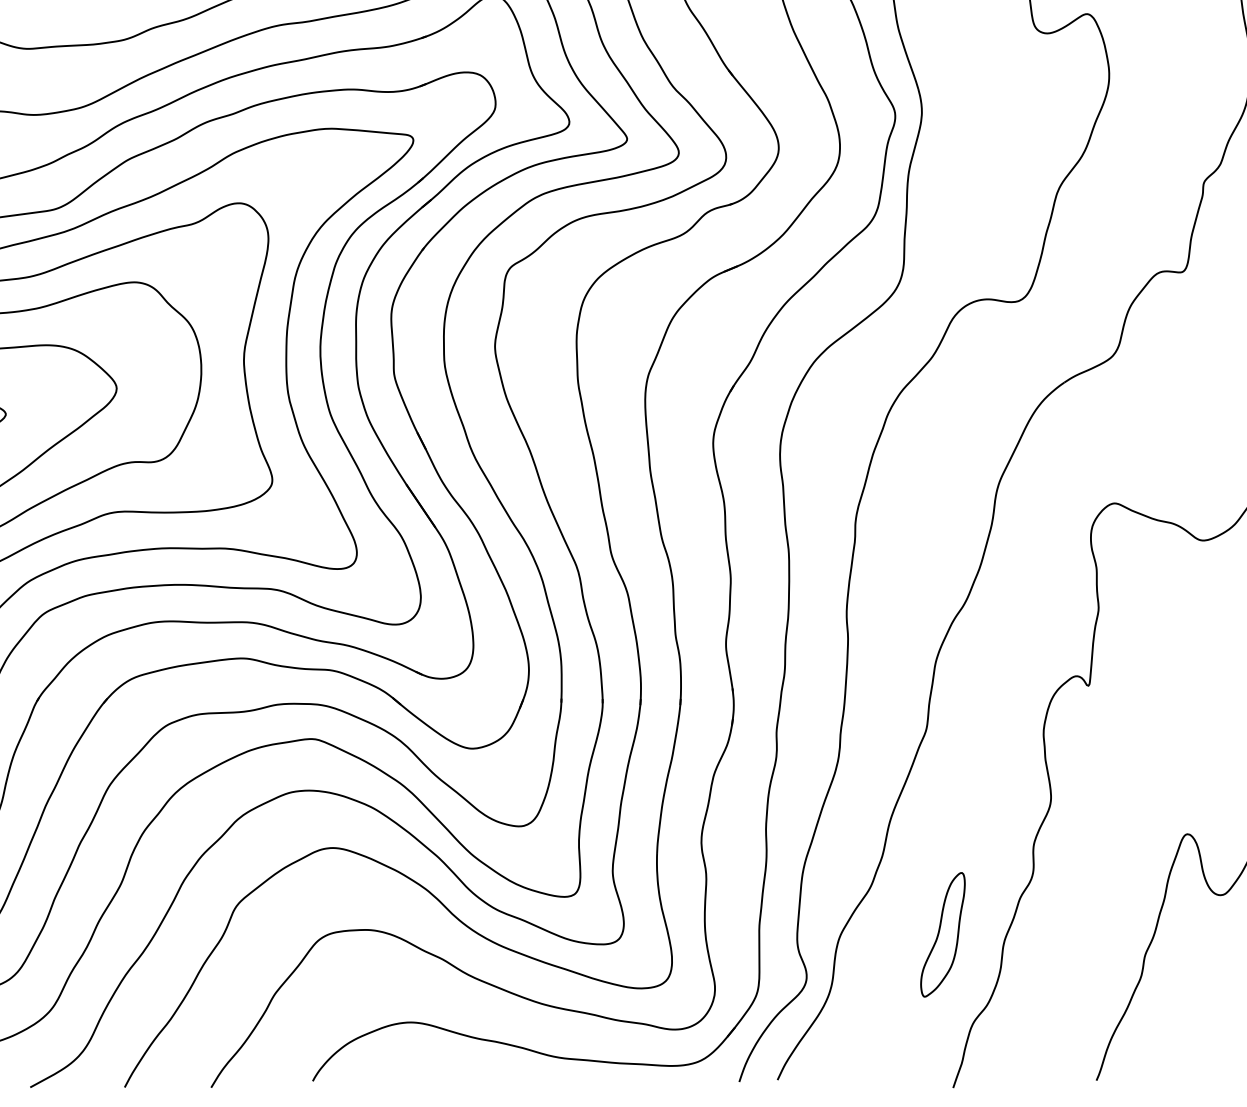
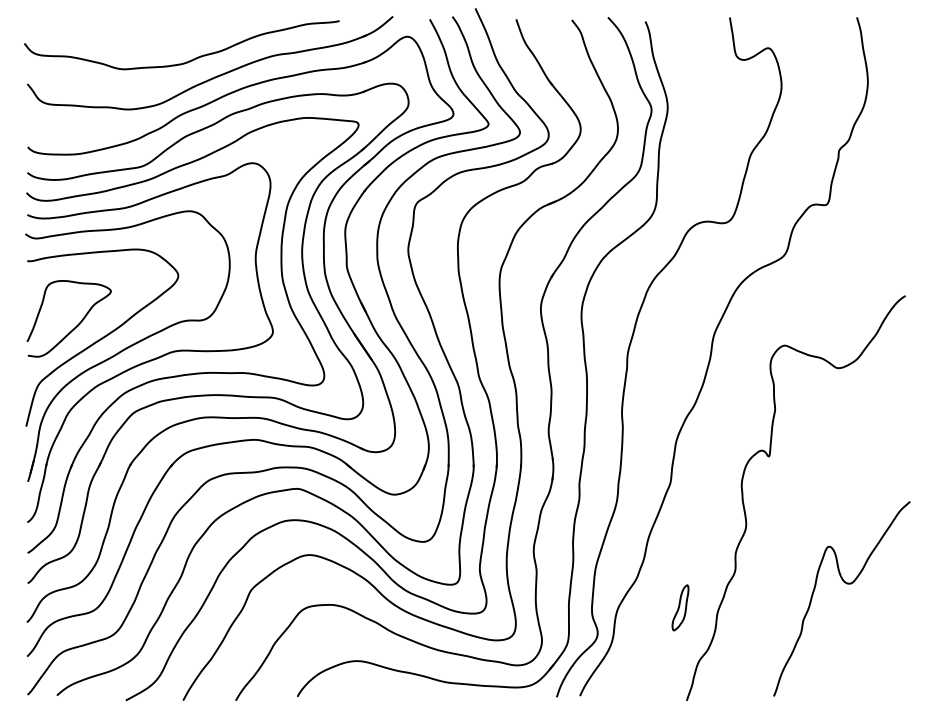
part: (942, 934) -> (680, 607), size x0.6

